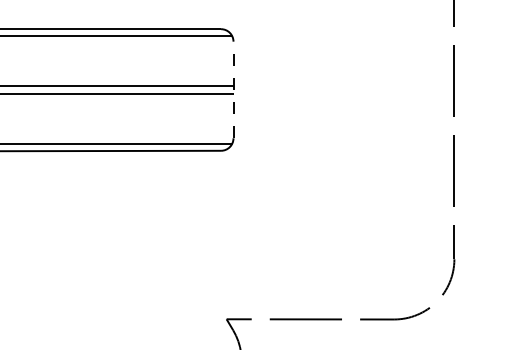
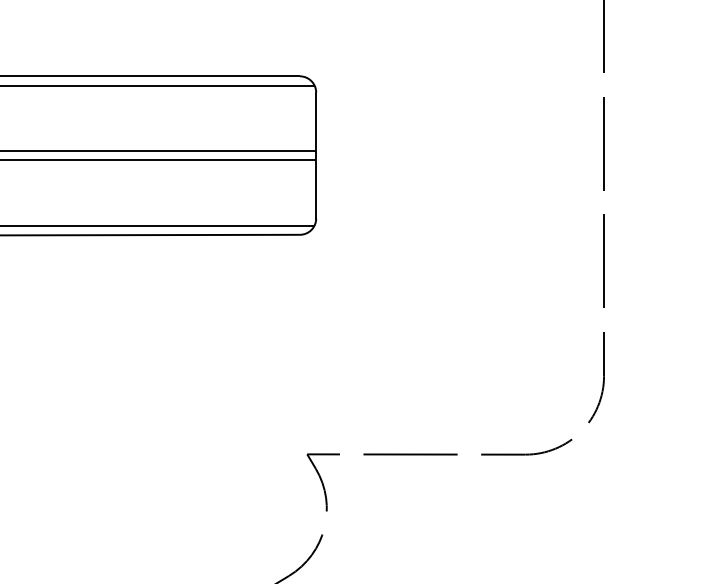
line: (233, 89) -> (316, 155), dashed -> solid

